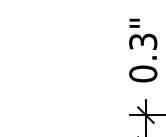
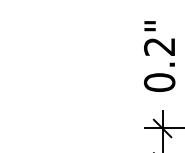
text: (143, 41) -> (159, 46), 0.3" -> 0.2"

